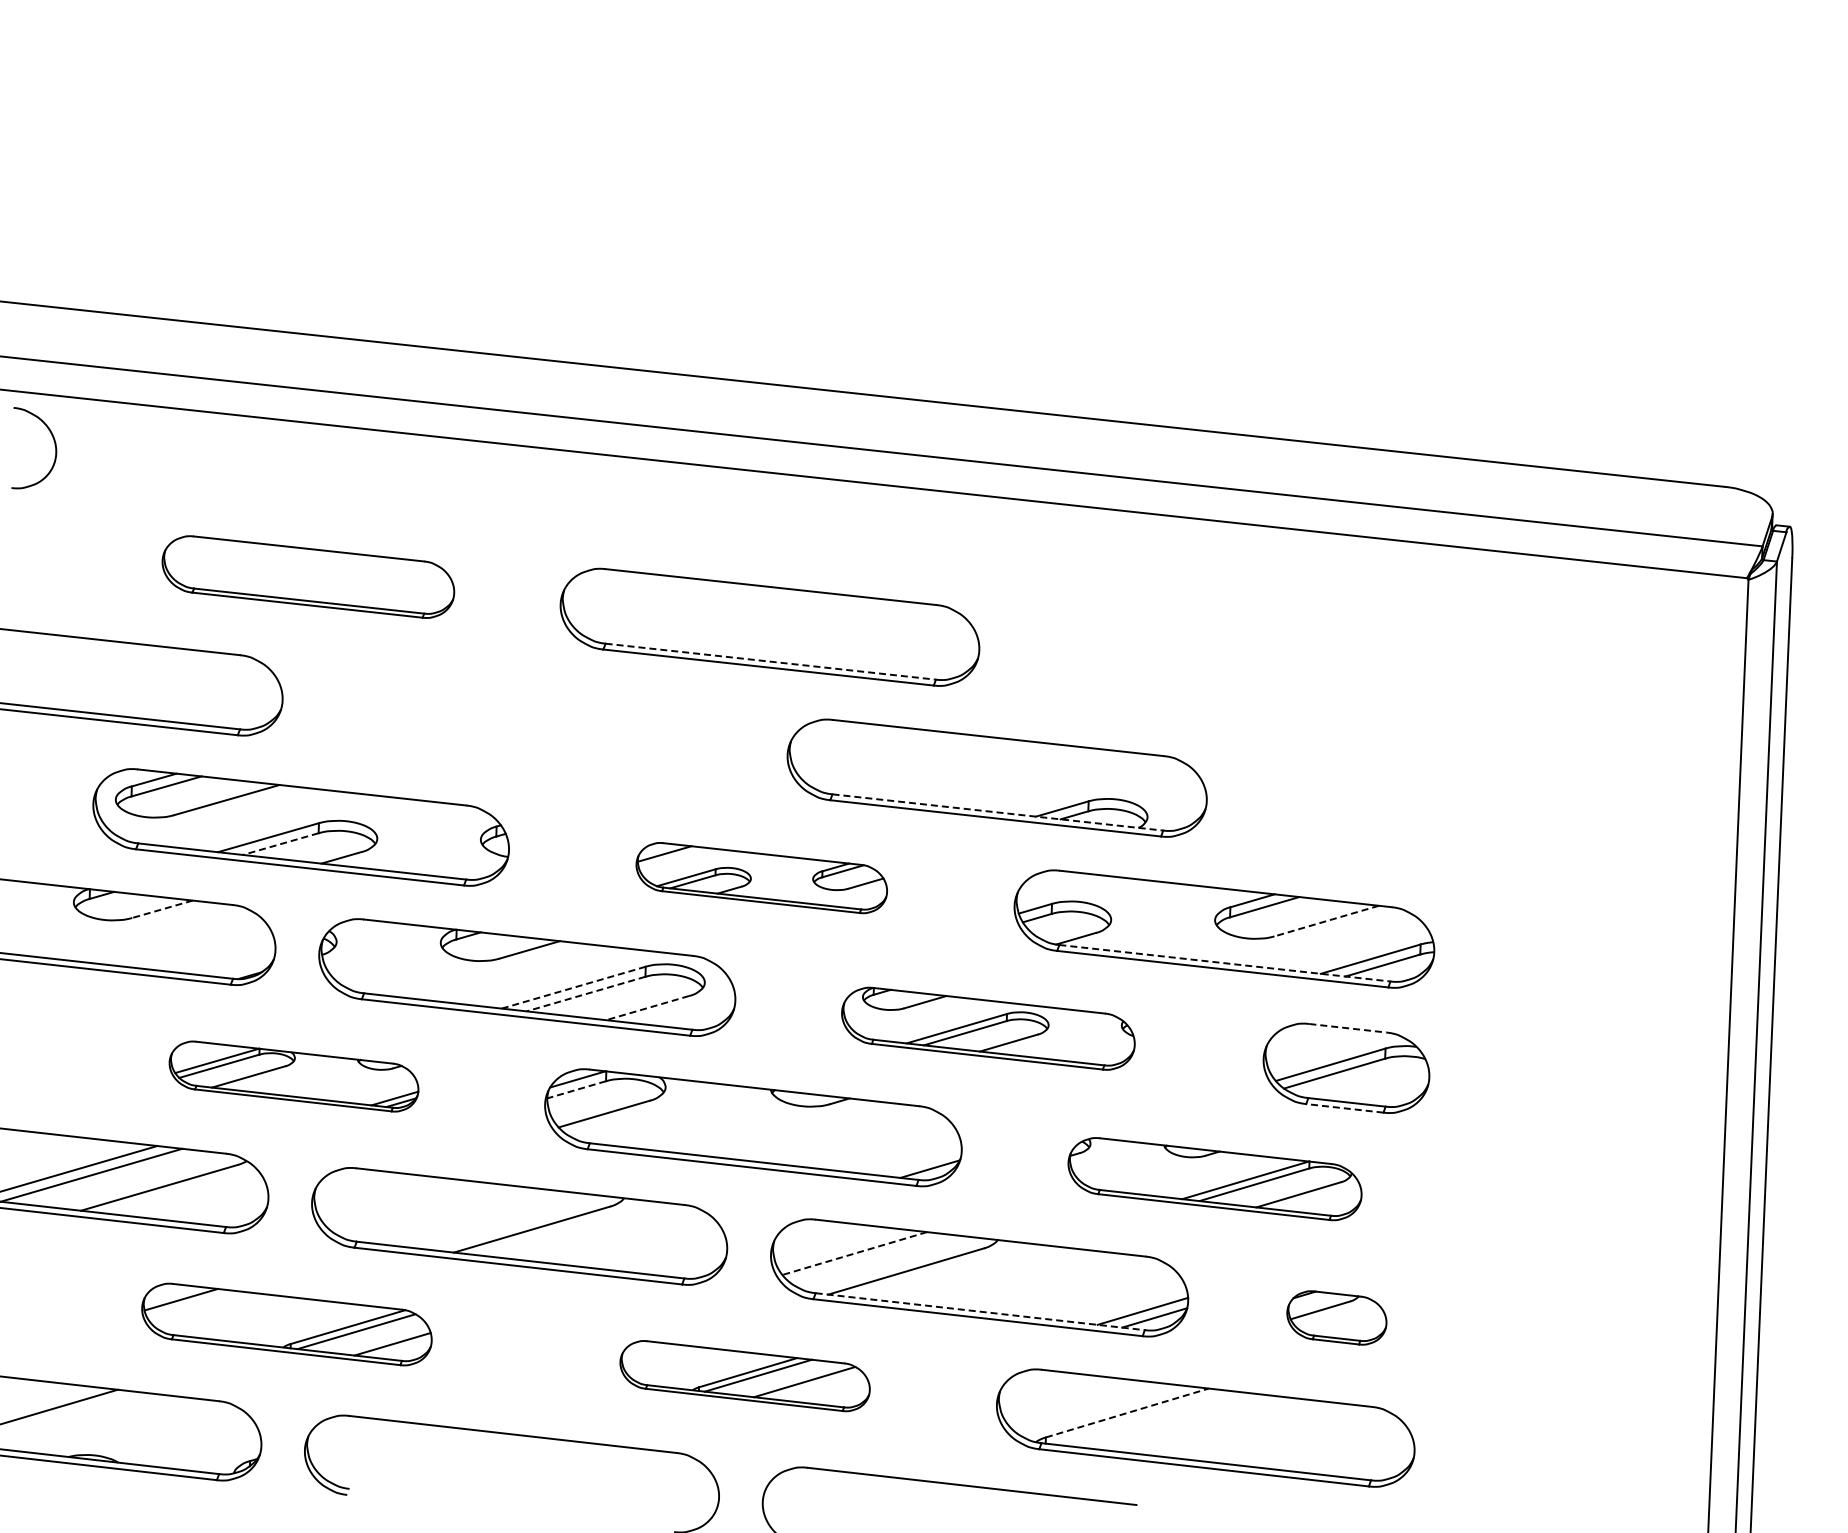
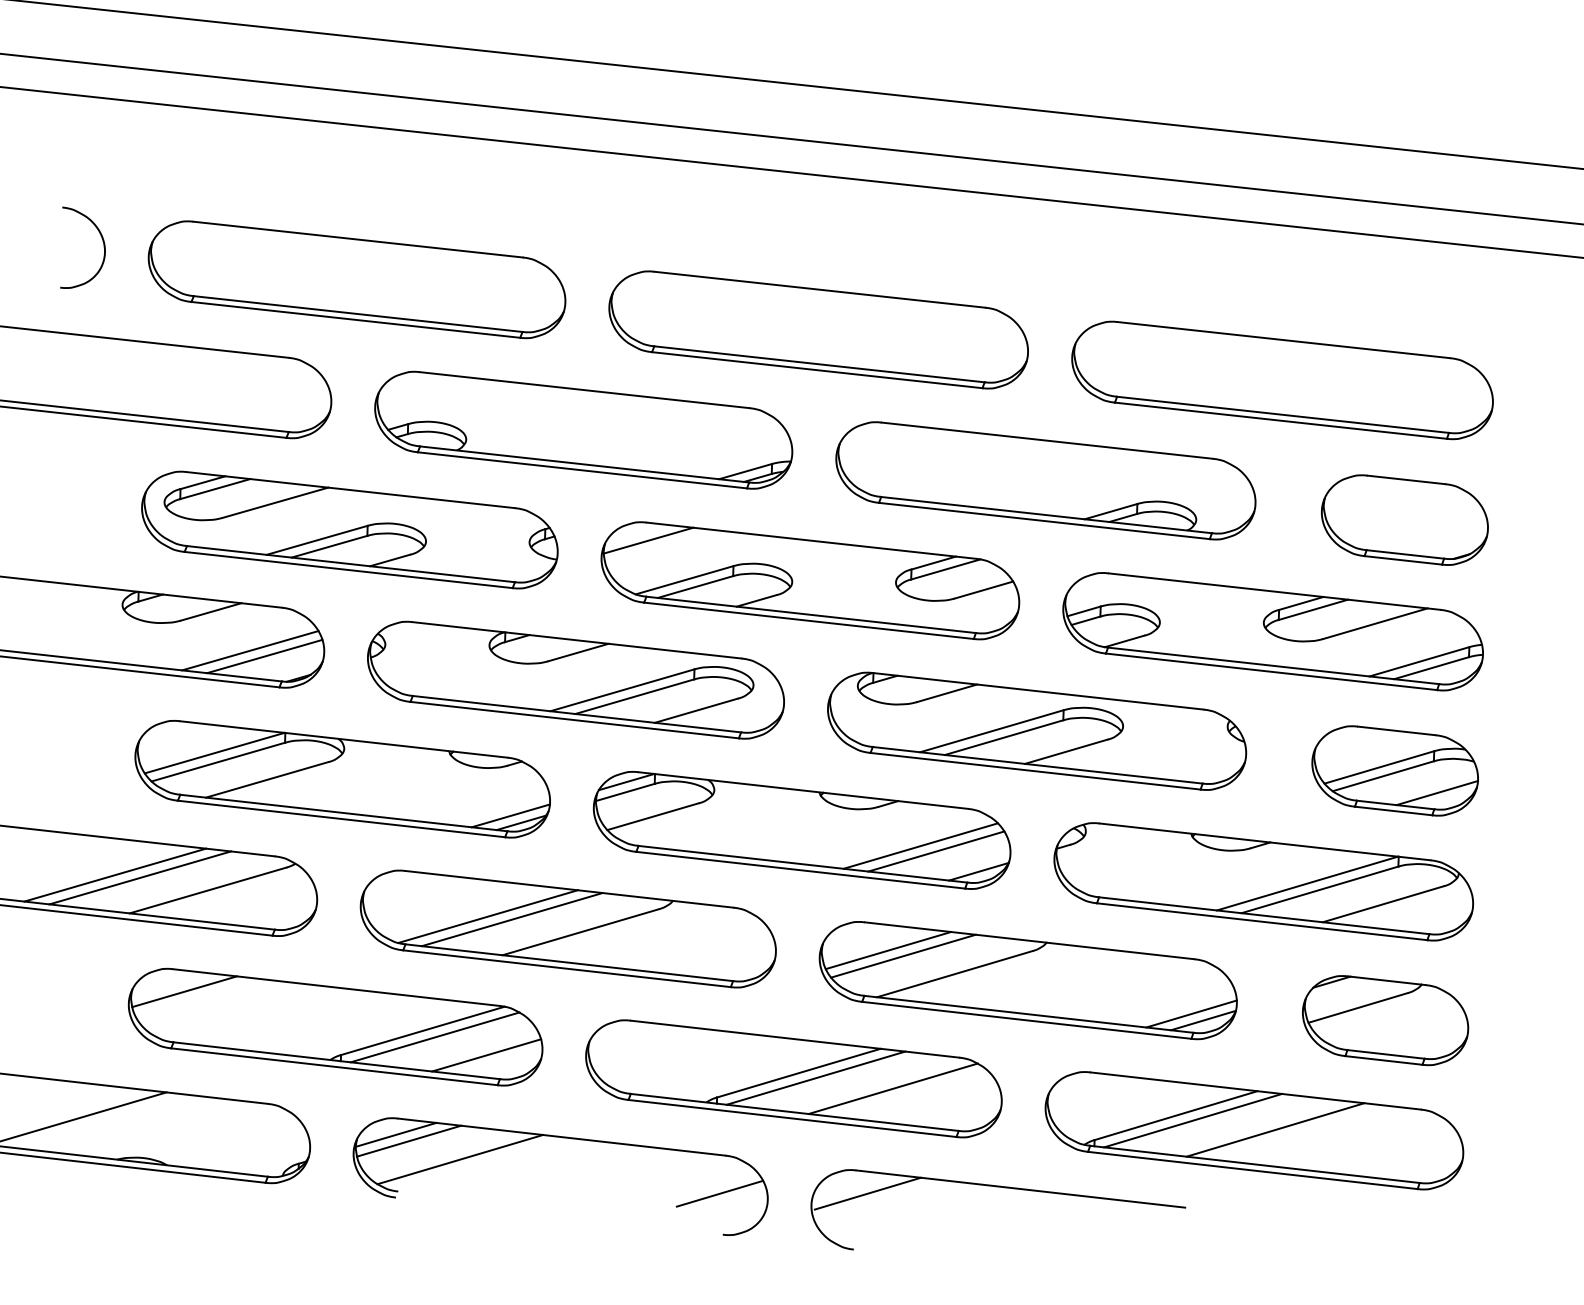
curve: (54, 445) -> (103, 245), moved
part: (308, 576) -> (357, 279), size x1.43
line: (771, 661) -> (820, 364), dashed -> solid
part: (1233, 677) -> (1282, 380), added
part: (534, 727) -> (583, 430), added
line: (998, 812) -> (1047, 515), dashed -> solid
part: (1356, 817) -> (1405, 520), added
line: (280, 844) -> (329, 547), dashed -> solid
part: (761, 877) -> (810, 580), size x1.67
line: (162, 909) -> (211, 612), dashed -> solid
line: (1326, 921) -> (1375, 624), dashed -> solid
line: (201, 947) -> (250, 650), added
line: (215, 953) -> (264, 656), added
line: (1224, 963) -> (1273, 666), dashed -> solid
line: (574, 987) -> (623, 690), dashed -> solid
line: (586, 994) -> (635, 697), dashed -> solid
line: (647, 1008) -> (696, 711), dashed -> solid
part: (988, 1028) -> (1037, 731), size x1.43
line: (1348, 1028) -> (1397, 731), dashed -> solid
part: (293, 1076) -> (342, 779), size x1.67
line: (576, 1089) -> (625, 792), dashed -> solid
line: (1388, 1090) -> (1437, 793), added
line: (1344, 1108) -> (1393, 811), dashed -> solid
line: (871, 1143) -> (920, 846), added
line: (887, 1148) -> (936, 851), added
part: (1214, 1178) -> (1263, 881), size x1.43
line: (439, 1213) -> (488, 916), added
line: (463, 1216) -> (512, 919), added
line: (839, 1247) -> (888, 950), added
line: (854, 1253) -> (903, 956), dashed -> solid
line: (980, 1311) -> (1029, 1014), dashed -> solid
part: (1336, 1317) -> (1385, 1020), size x1.67
part: (286, 1324) -> (335, 1027), size x1.43
part: (744, 1375) -> (793, 1078), size x1.67
line: (1127, 1412) -> (1176, 1115), dashed -> solid
line: (1144, 1417) -> (1193, 1120), added
line: (1226, 1427) -> (1275, 1130), added
line: (347, 1432) -> (396, 1135), added
line: (360, 1438) -> (409, 1141), added
line: (411, 1456) -> (460, 1159), added
line: (819, 1490) -> (868, 1193), added
line: (671, 1491) -> (720, 1194), added

